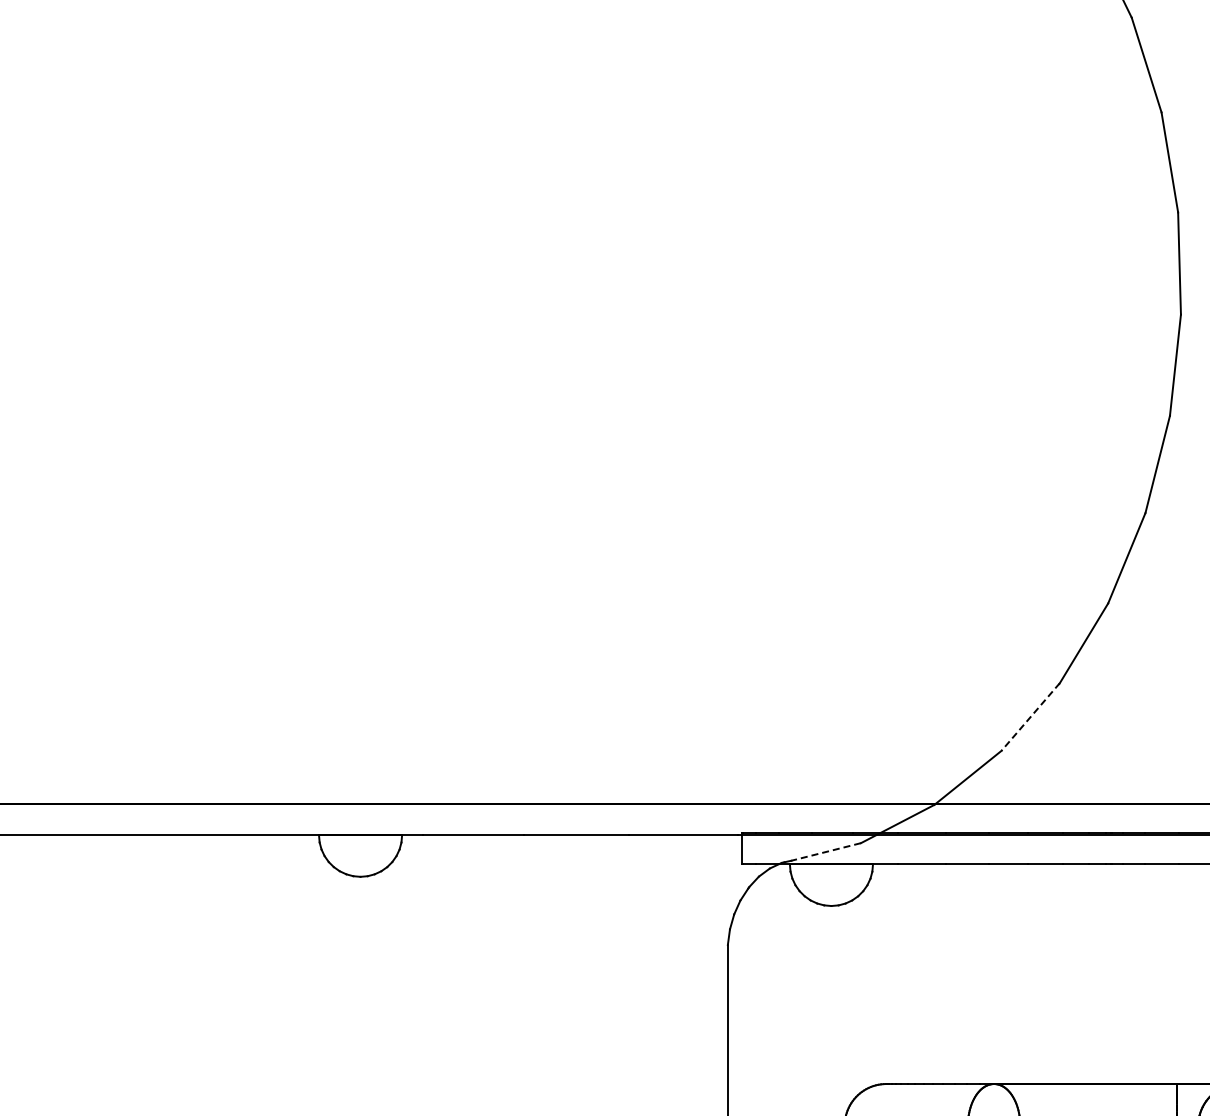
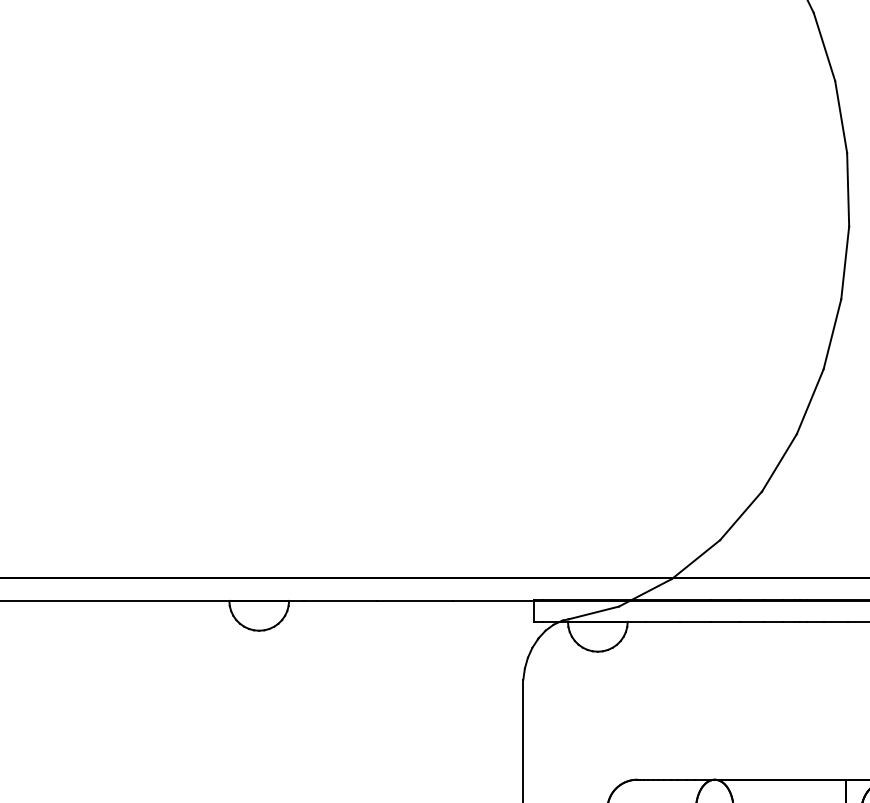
line: (1030, 716) -> (740, 515), dashed -> solid
line: (825, 852) -> (593, 613), dashed -> solid

